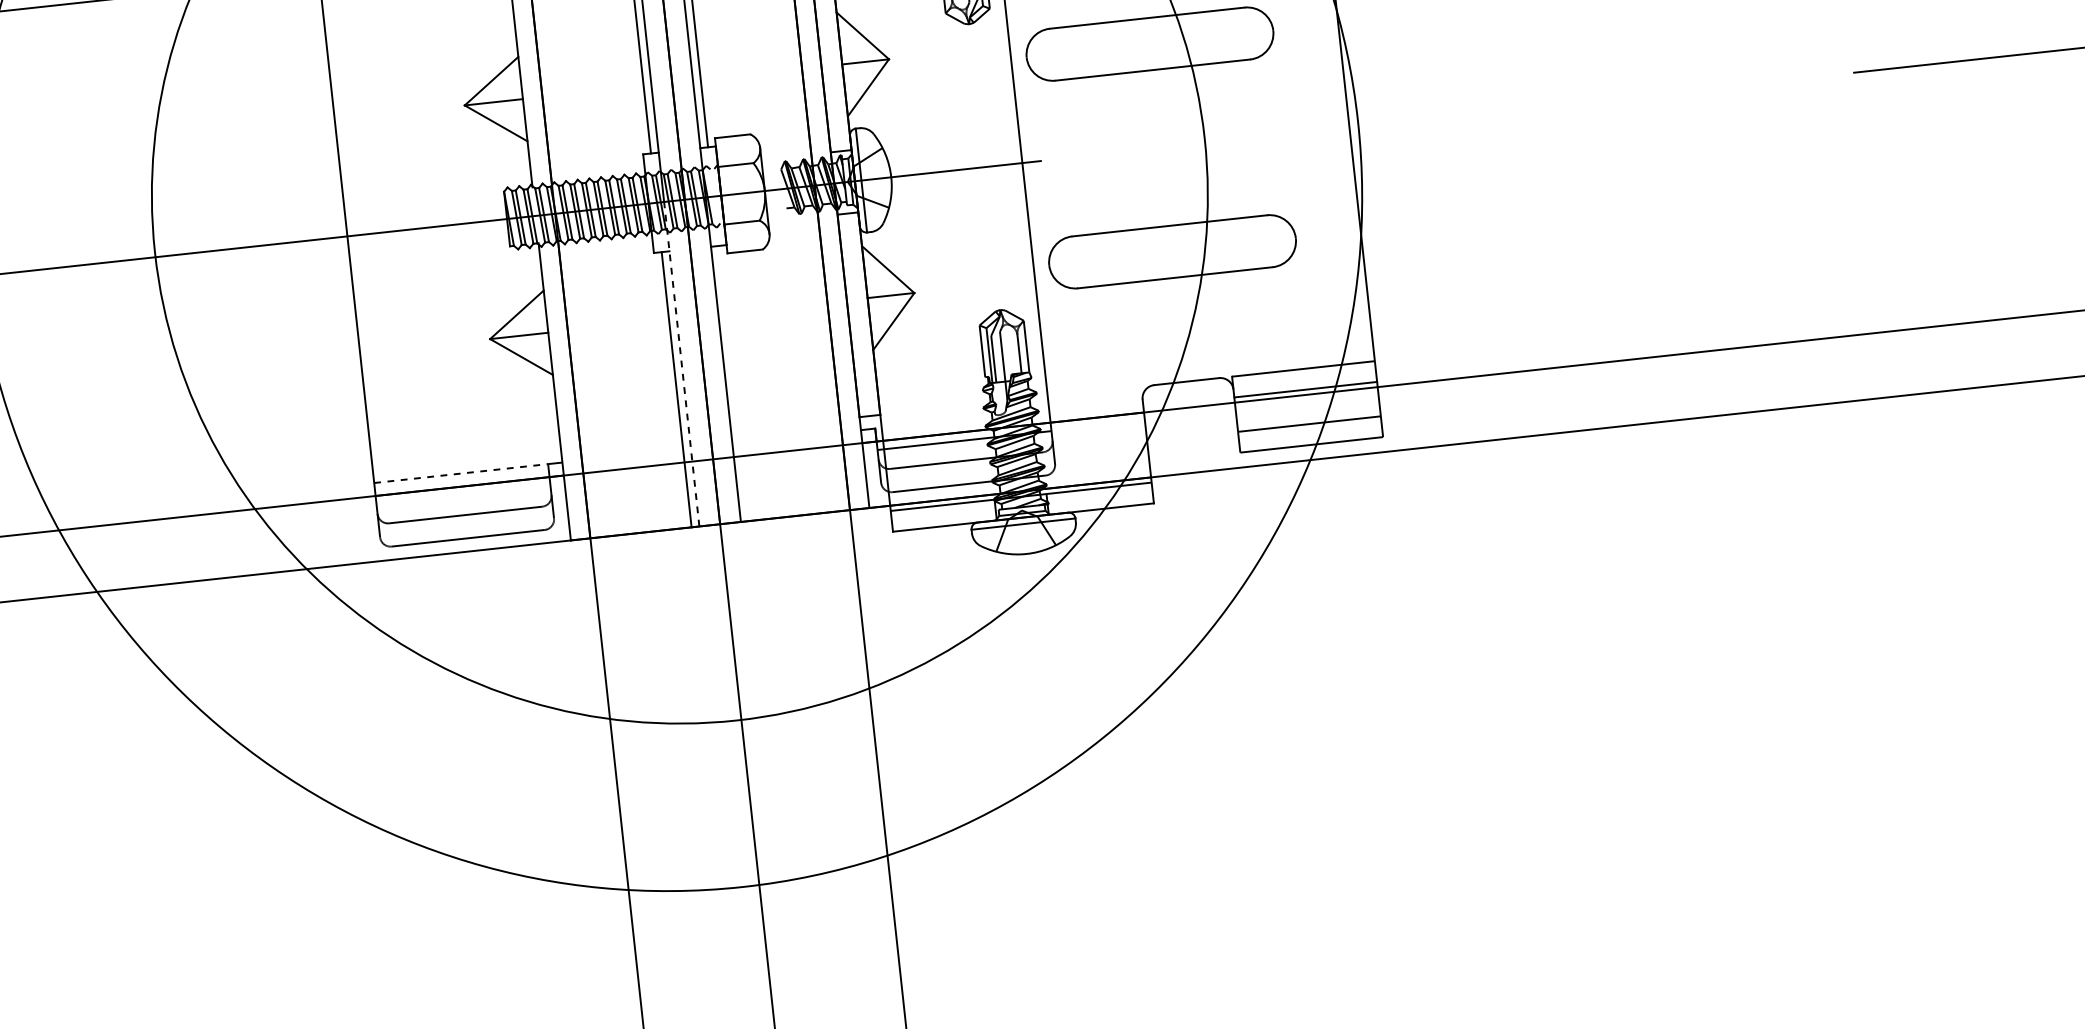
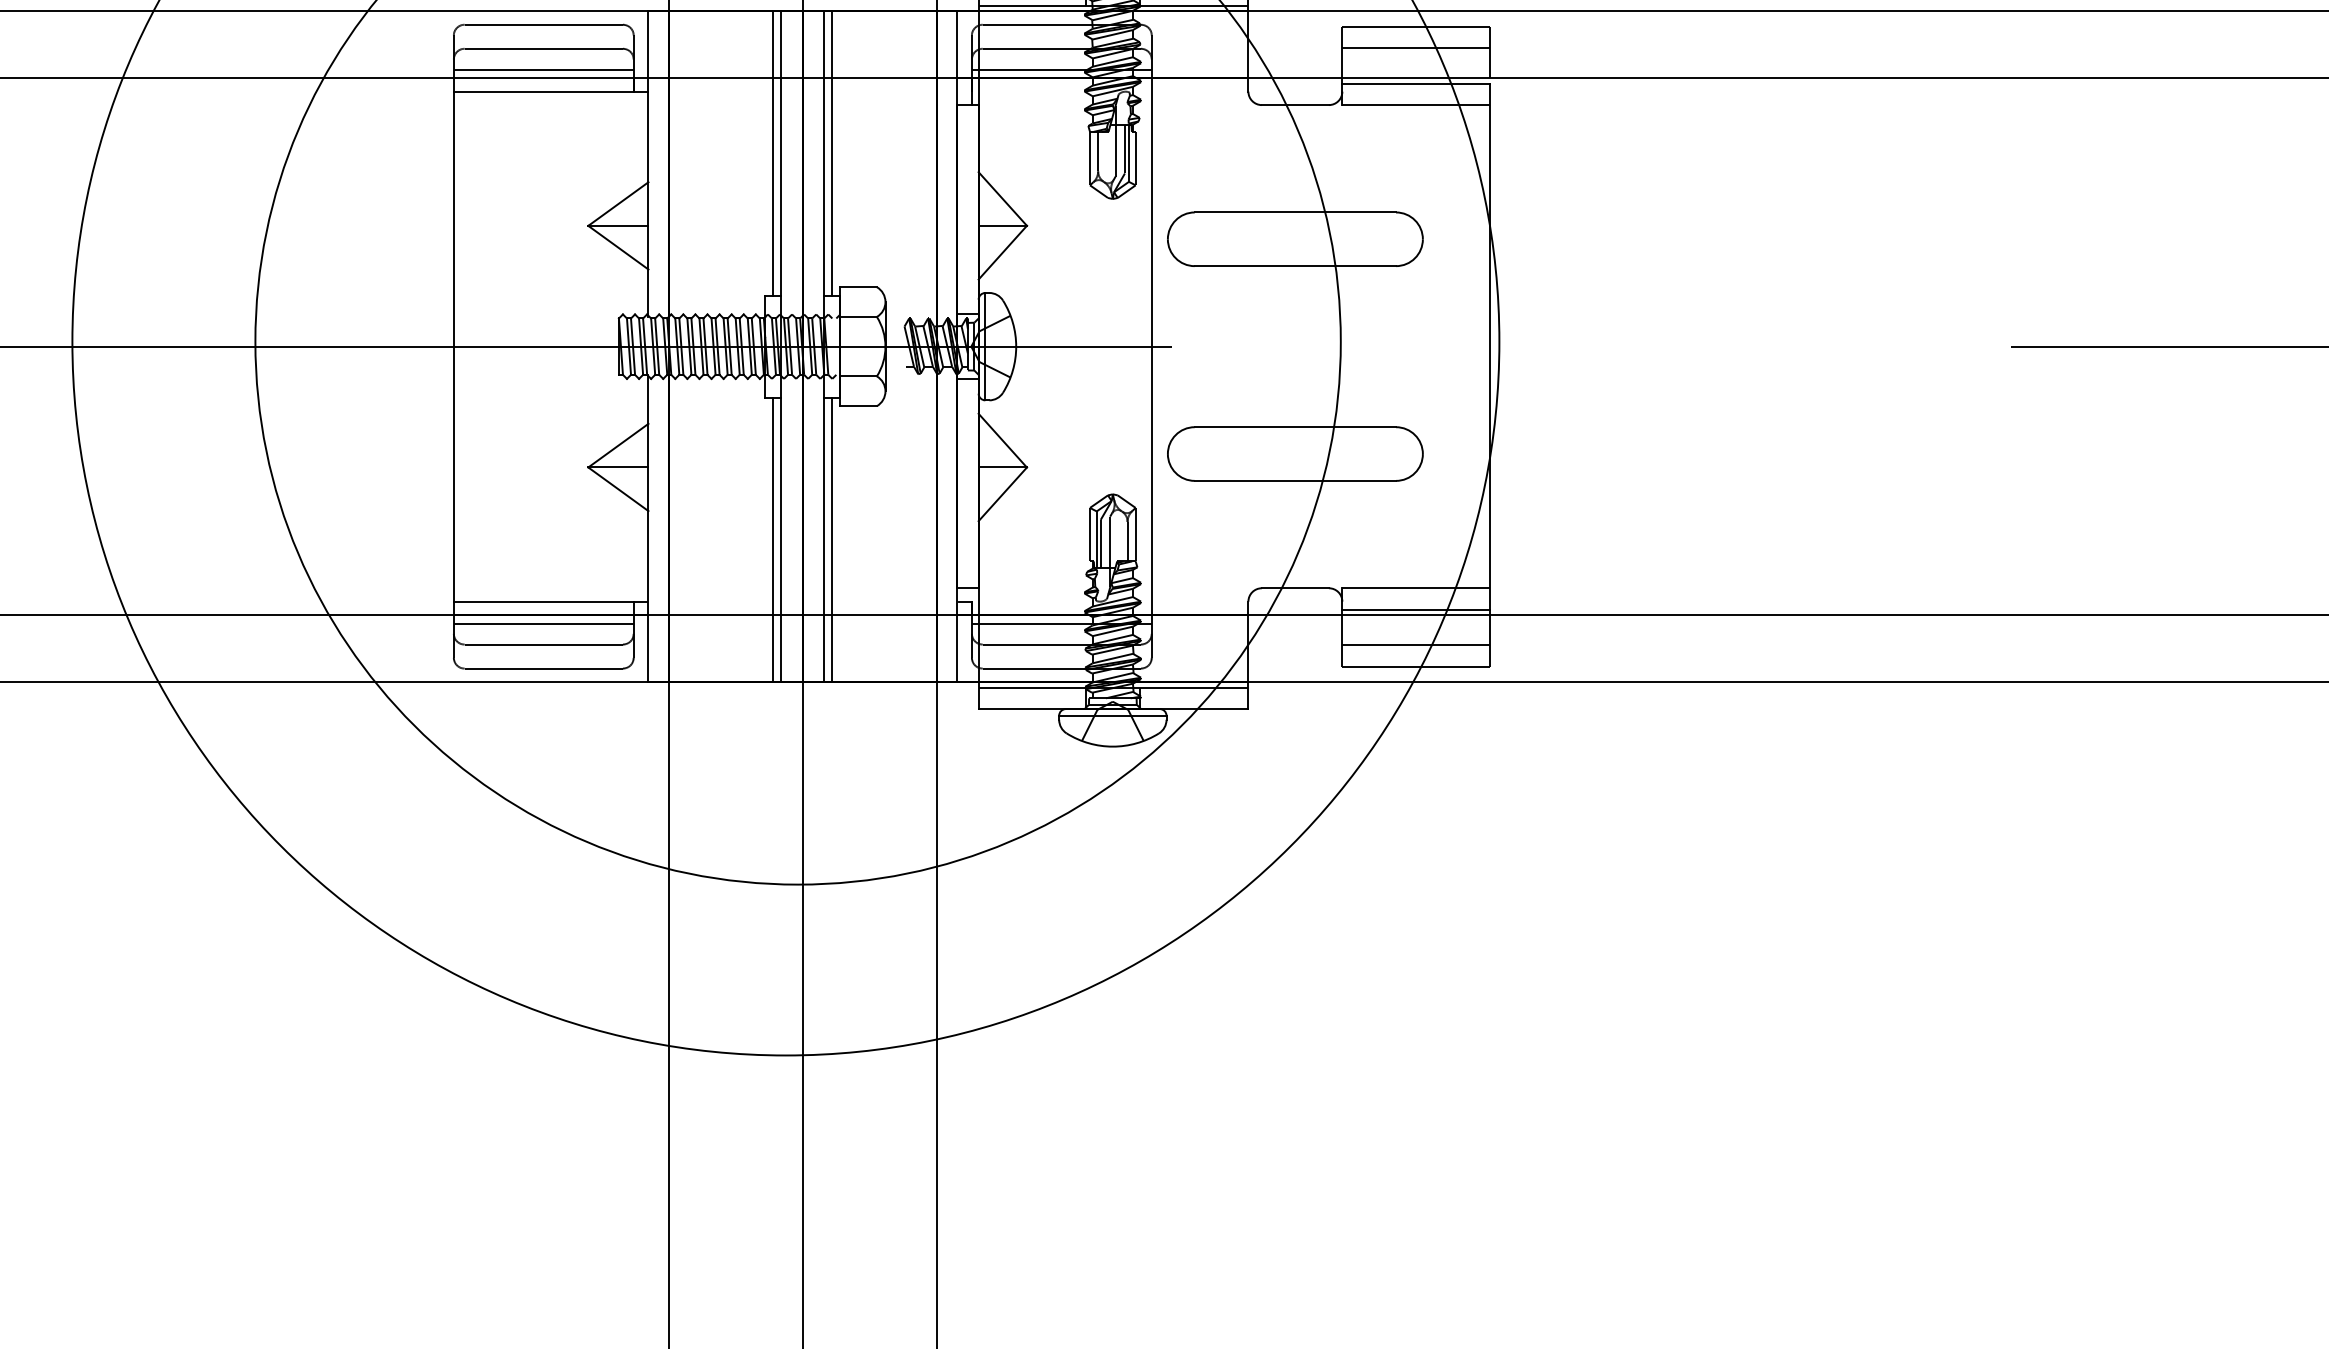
line: (681, 364) -> (781, 514), dashed -> solid
line: (733, 383) -> (832, 539), added
line: (460, 473) -> (543, 601), dashed -> solid
line: (463, 494) -> (543, 623), added

